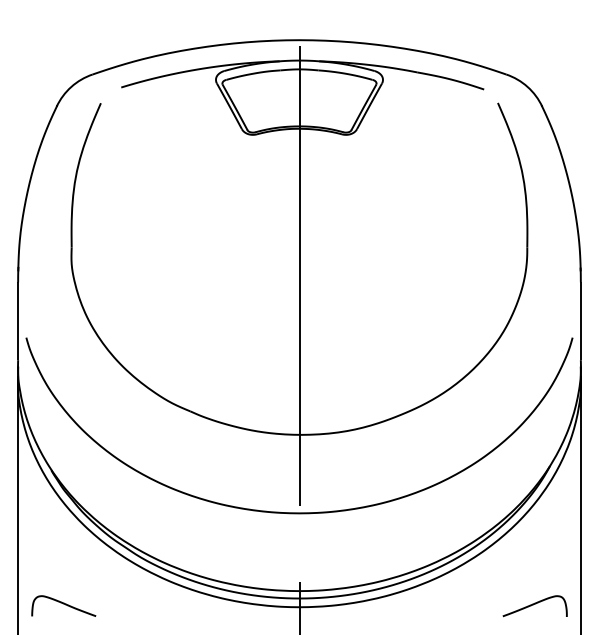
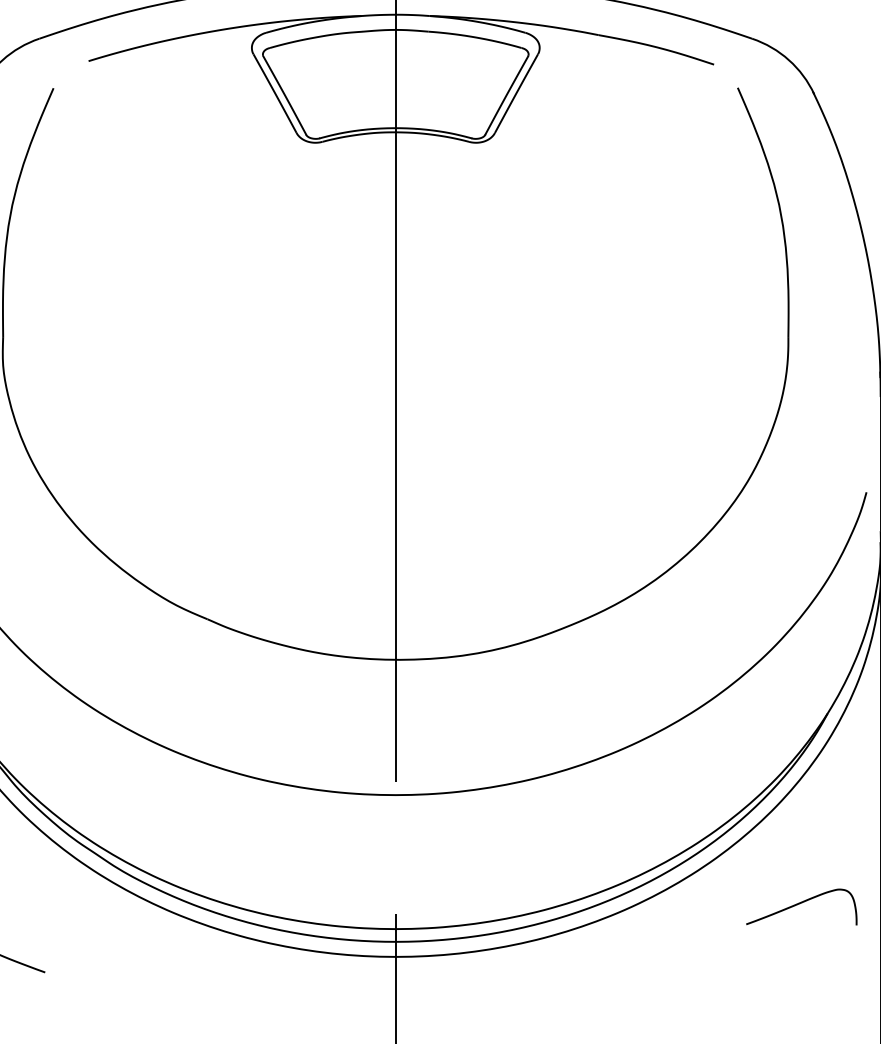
curve: (533, 605) -> (799, 905), moved

